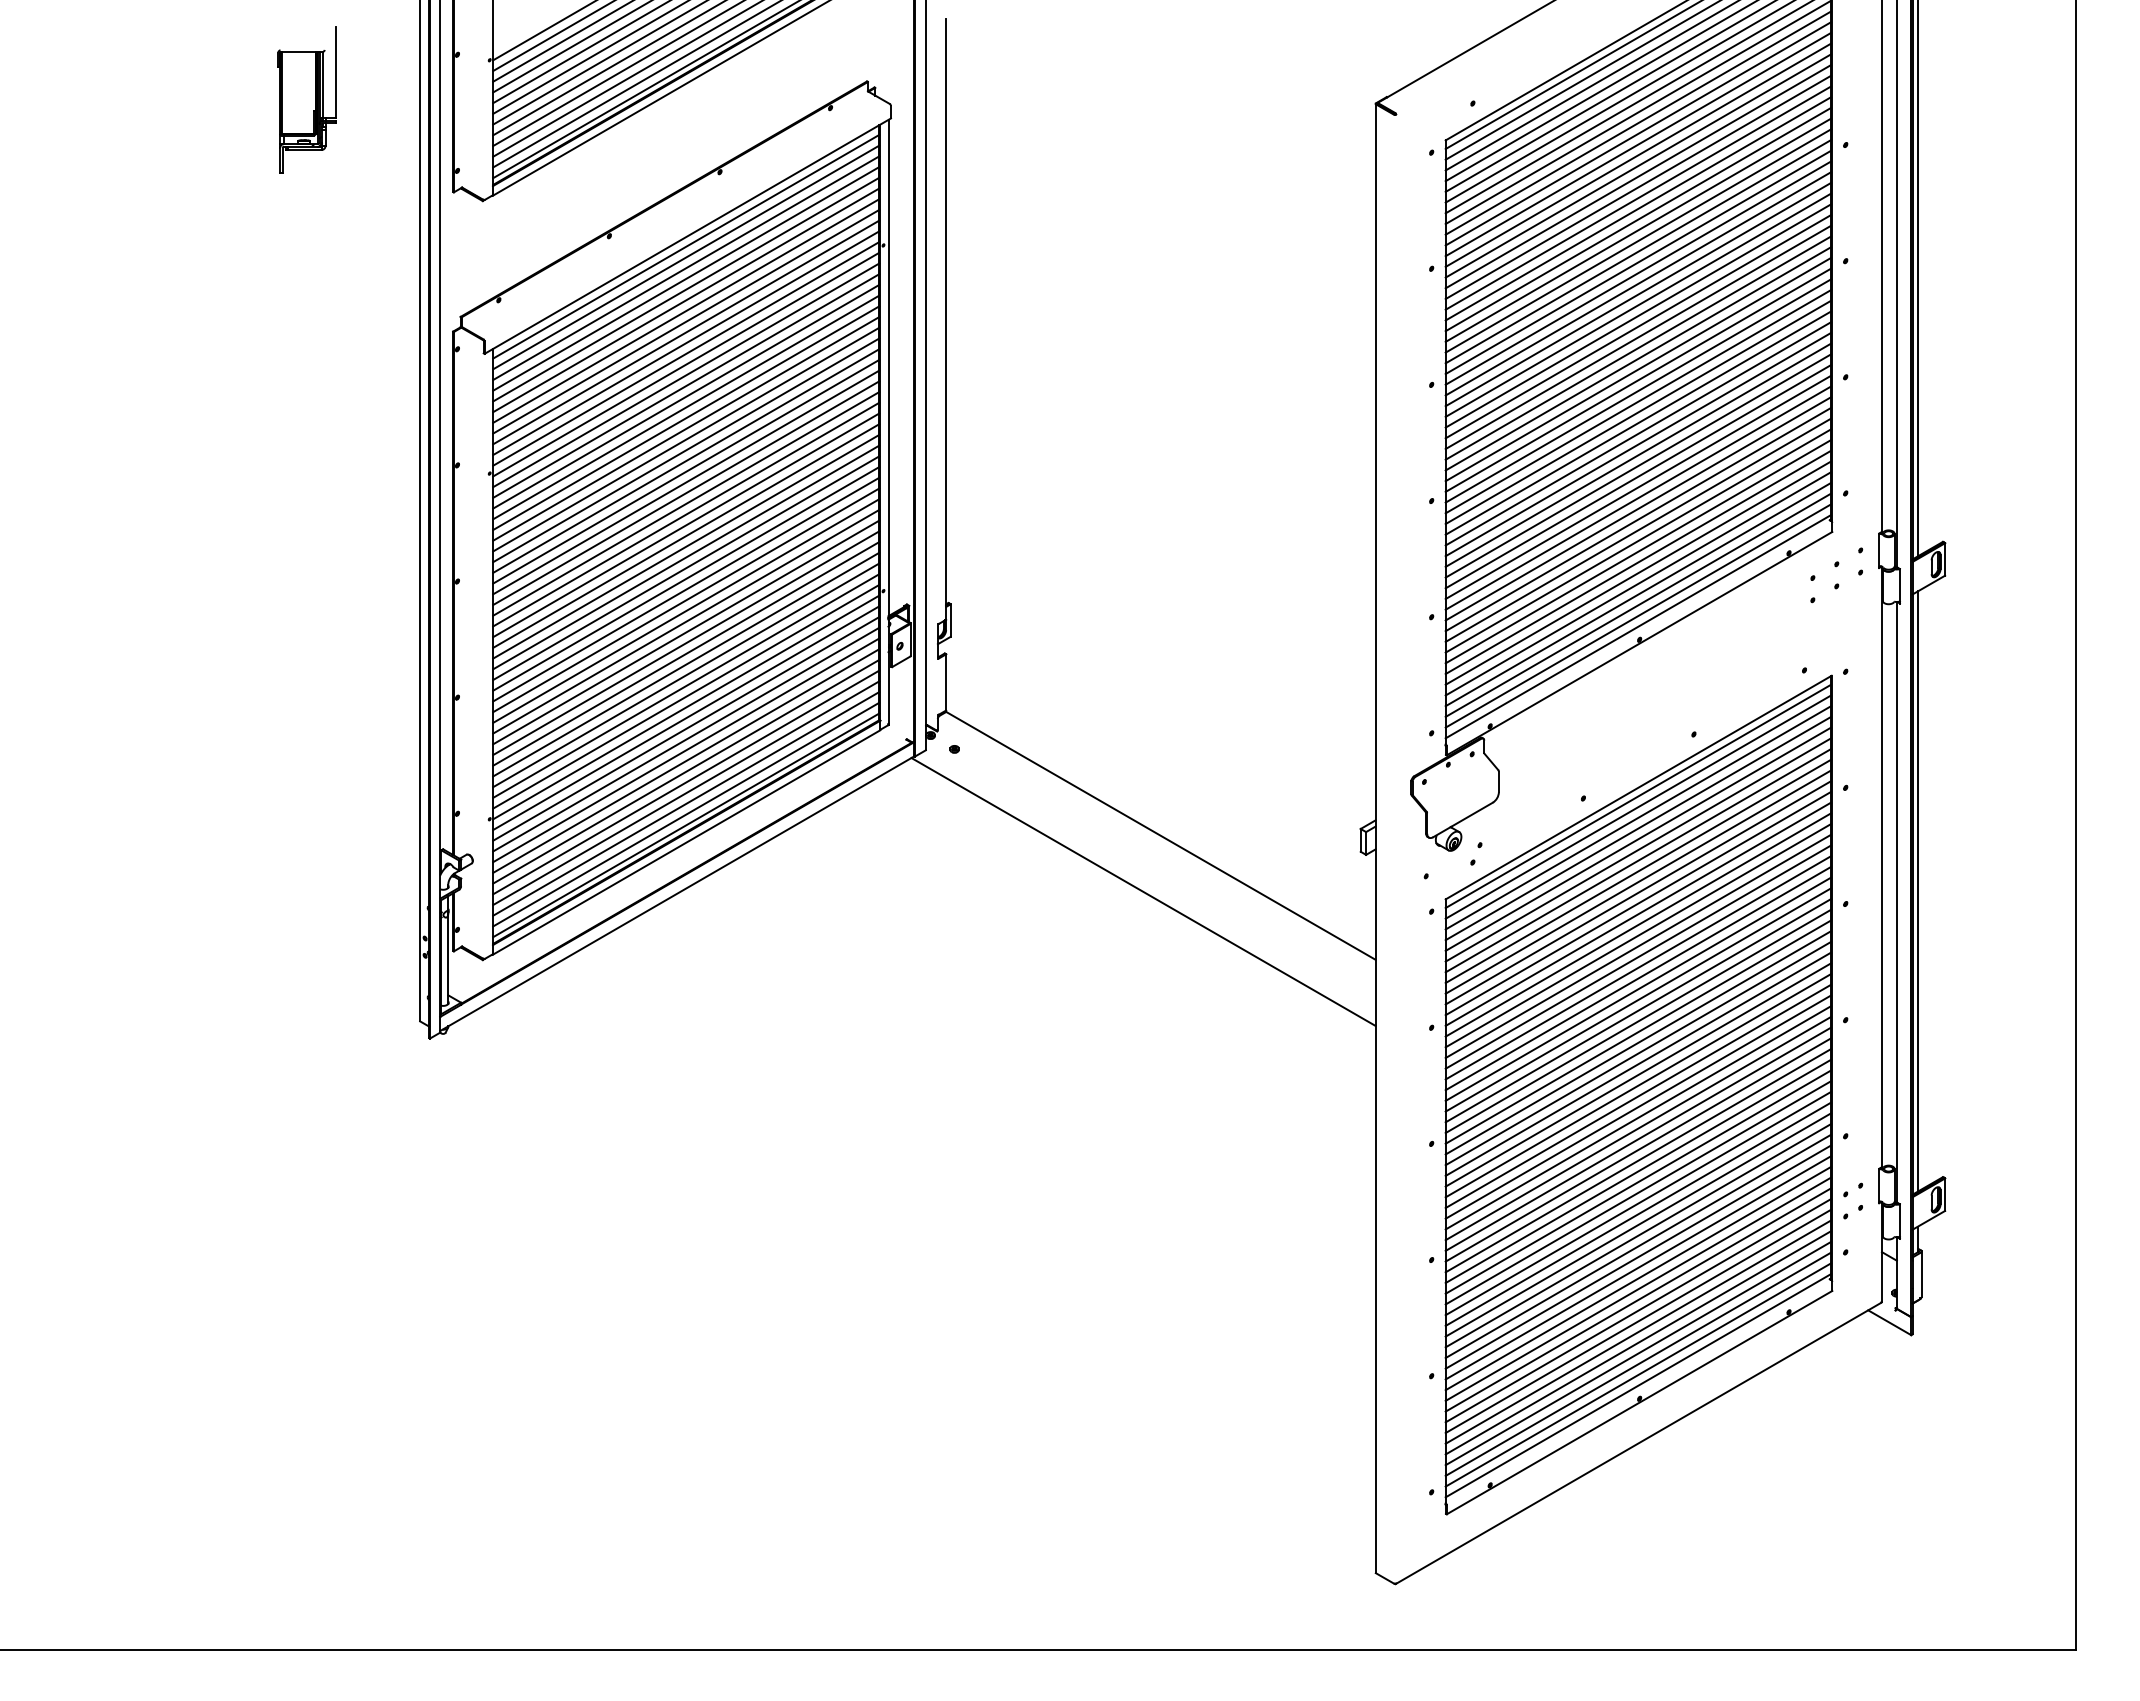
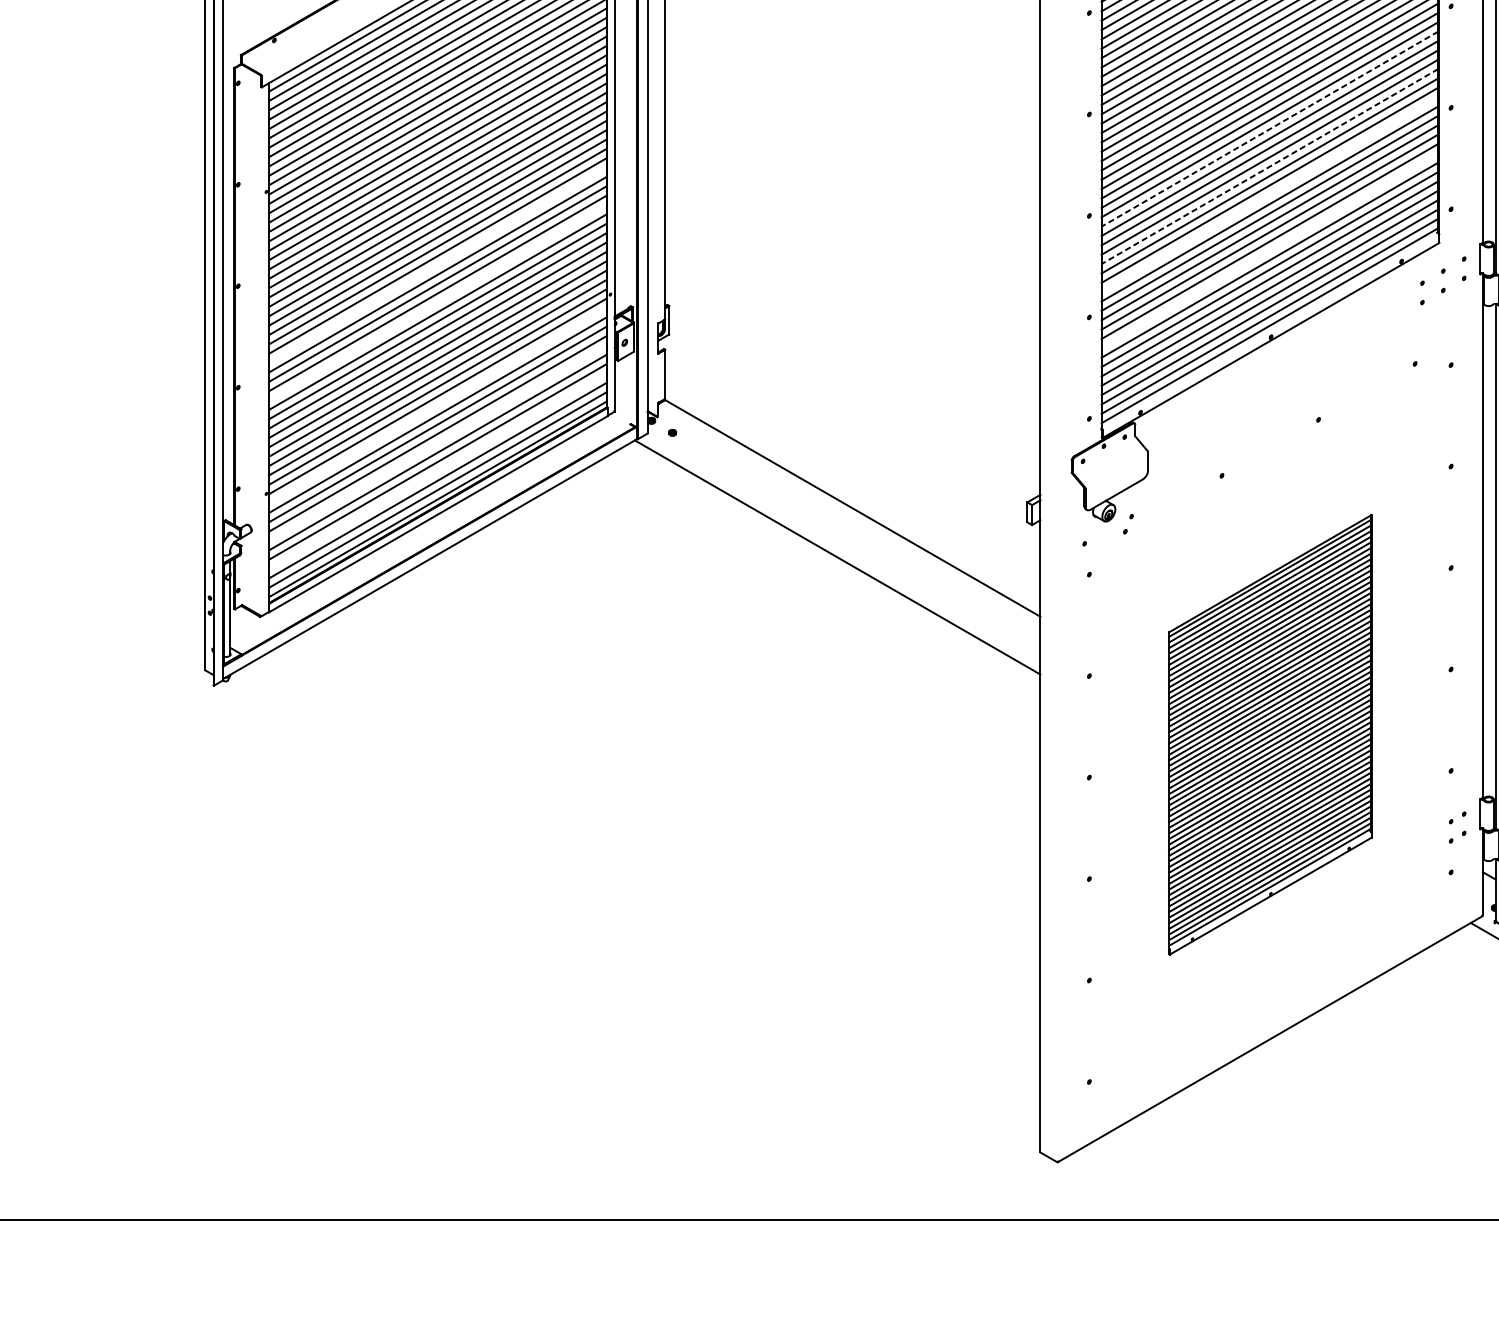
line: (1638, 401) -> (1270, 128), solid -> dashed
line: (1638, 444) -> (1270, 166), solid -> dashed
line: (1637, 476) -> (1269, 194), removed
line: (1637, 540) -> (1269, 250), removed
line: (686, 557) -> (438, 265), removed
line: (686, 600) -> (438, 302), removed
line: (686, 718) -> (438, 405), removed
line: (686, 760) -> (438, 442), removed
line: (686, 793) -> (438, 471), removed
part: (1638, 1094) -> (1270, 734), size x0.6

